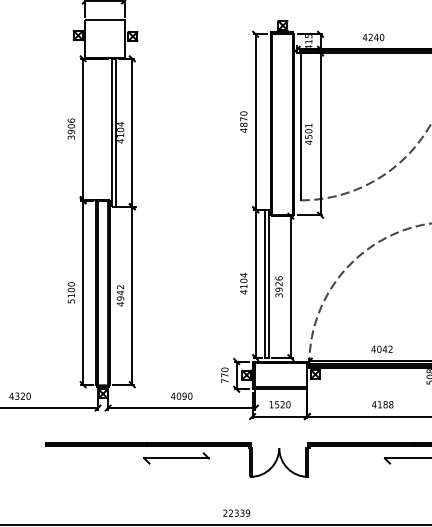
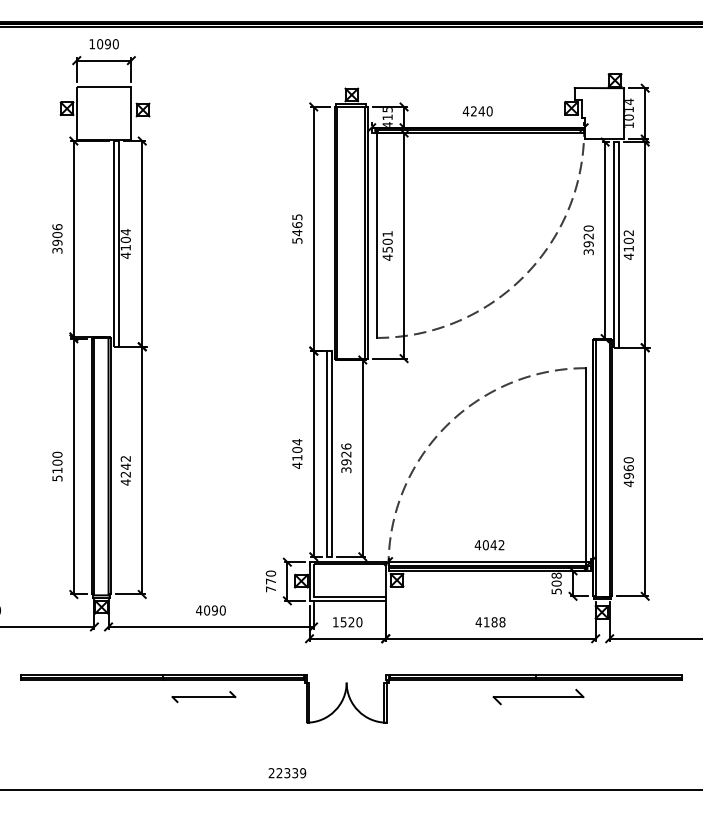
text: (243, 122) -> (297, 229), 4870 -> 5465
text: (120, 298) -> (125, 474), 4942 -> 4242
part: (176, 458) -> (203, 696), size x0.7

